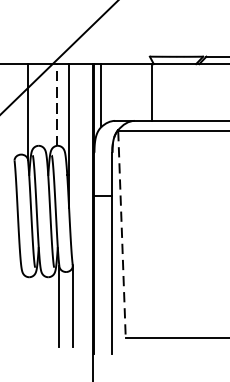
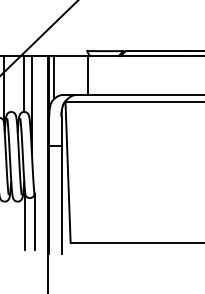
line: (56, 105) -> (23, 84), dashed -> solid
line: (122, 234) -> (68, 172), dashed -> solid

